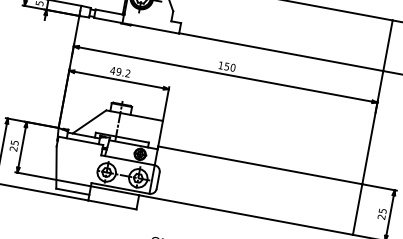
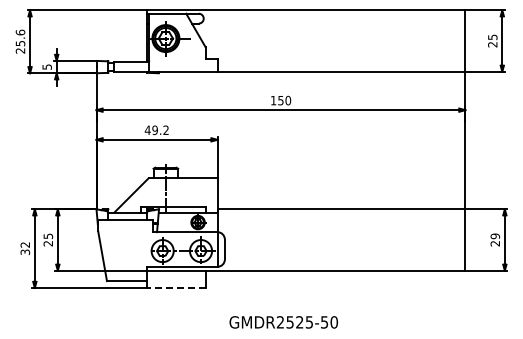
line: (111, 204) -> (175, 287), solid -> dashed
text: (382, 211) -> (494, 236), 25 -> 29

